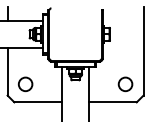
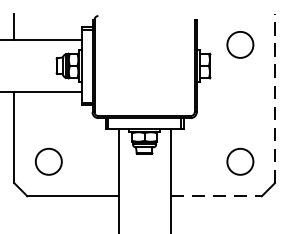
circle: (125, 23) -> (240, 45), added
line: (143, 50) -> (274, 96), solid -> dashed
line: (112, 102) -> (215, 196), solid -> dashed

